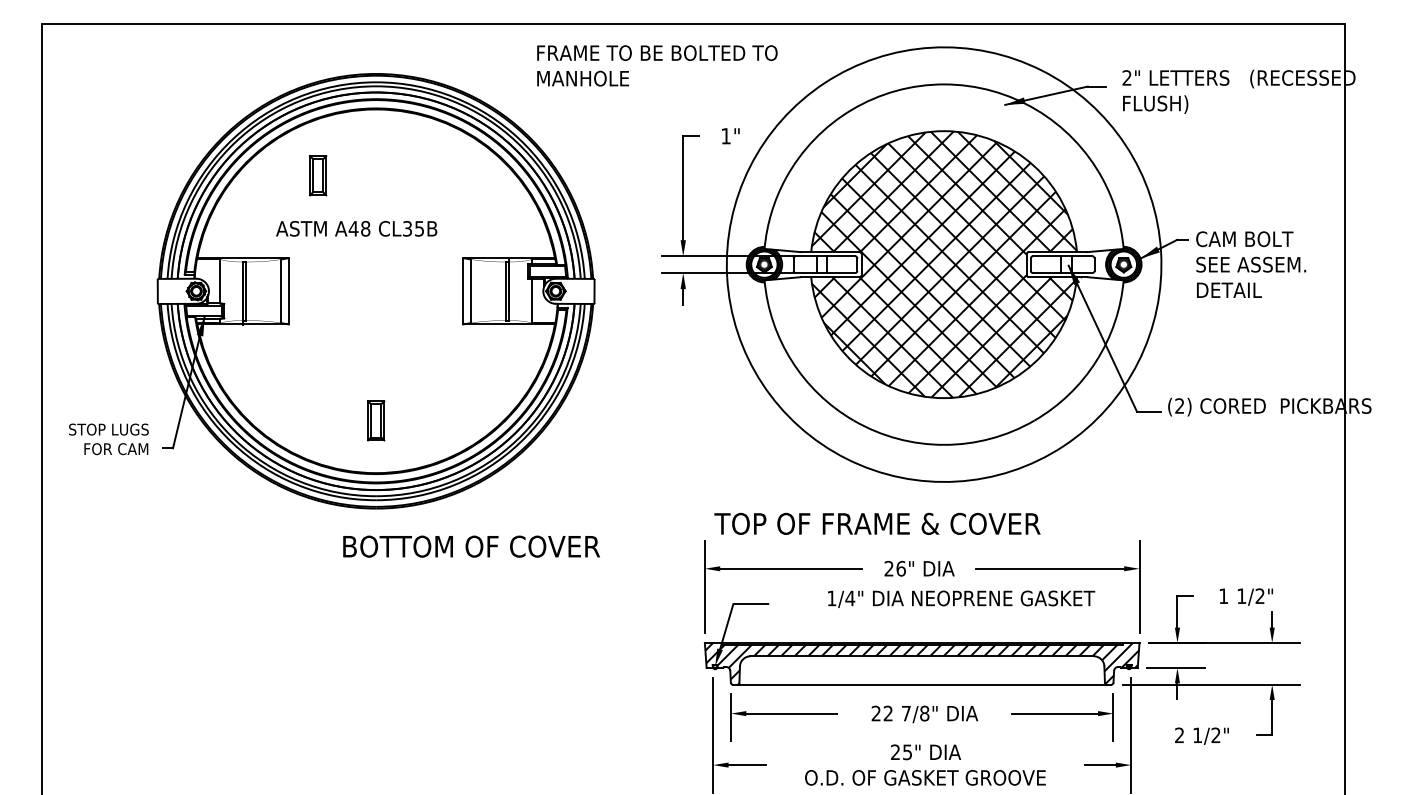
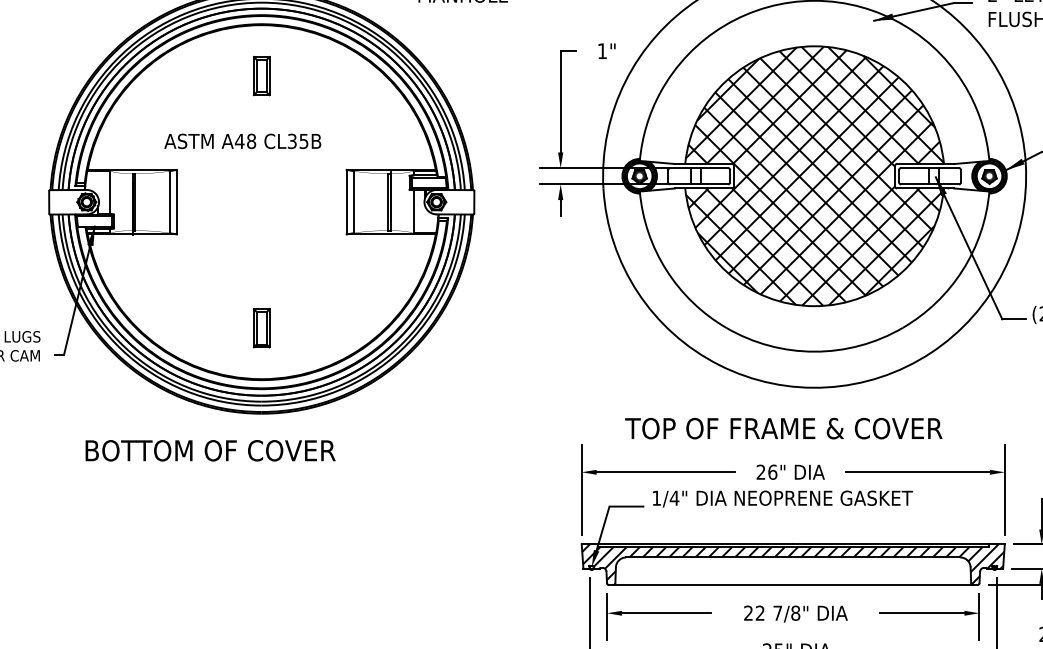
part: (318, 175) -> (262, 75), moved
text: (877, 523) -> (783, 428), moved
text: (471, 546) -> (210, 450), moved
text: (961, 598) -> (782, 498), moved

